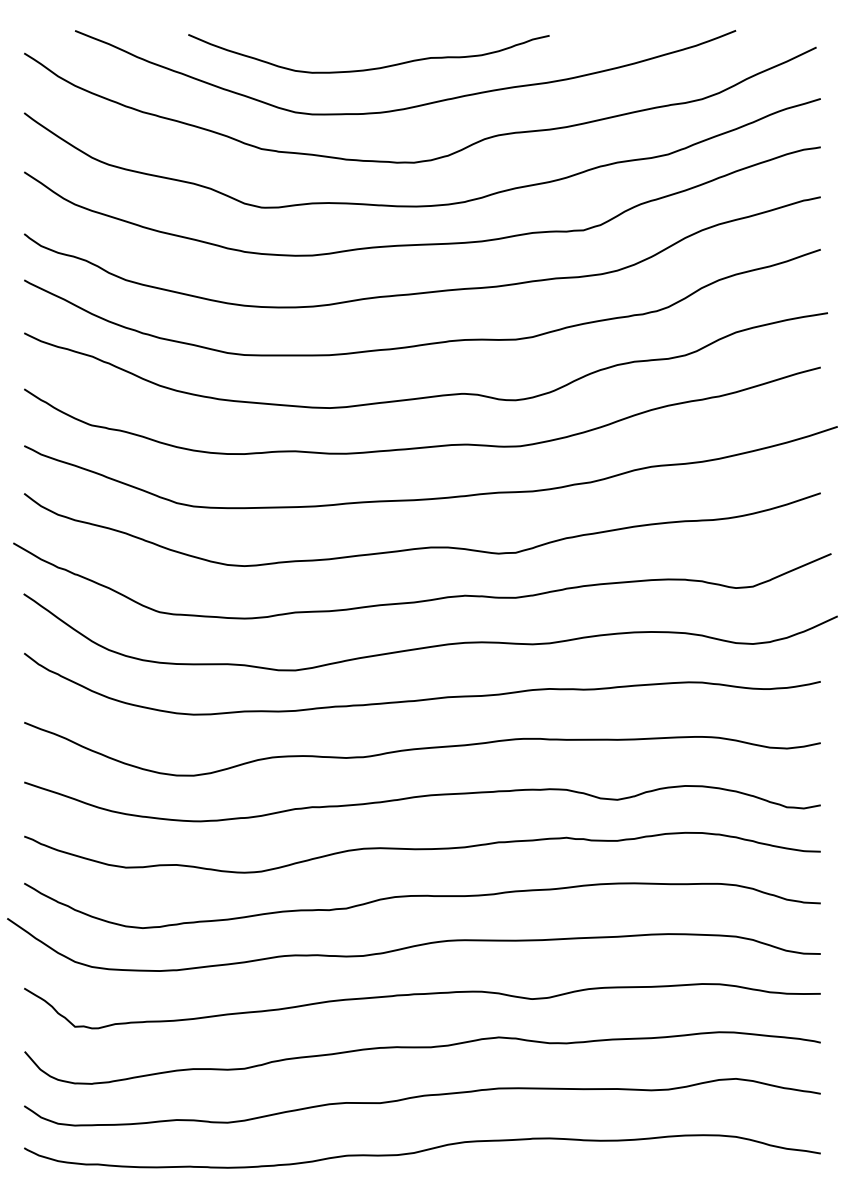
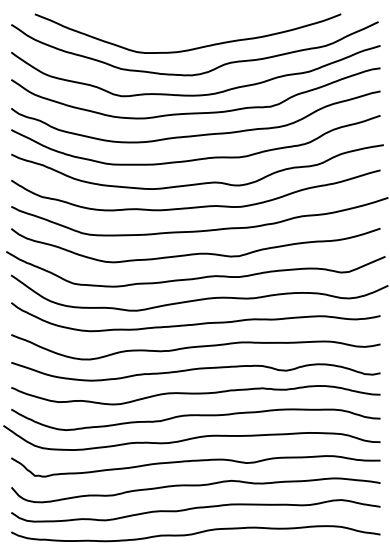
curve: (367, 68) -> (170, 31), removed

